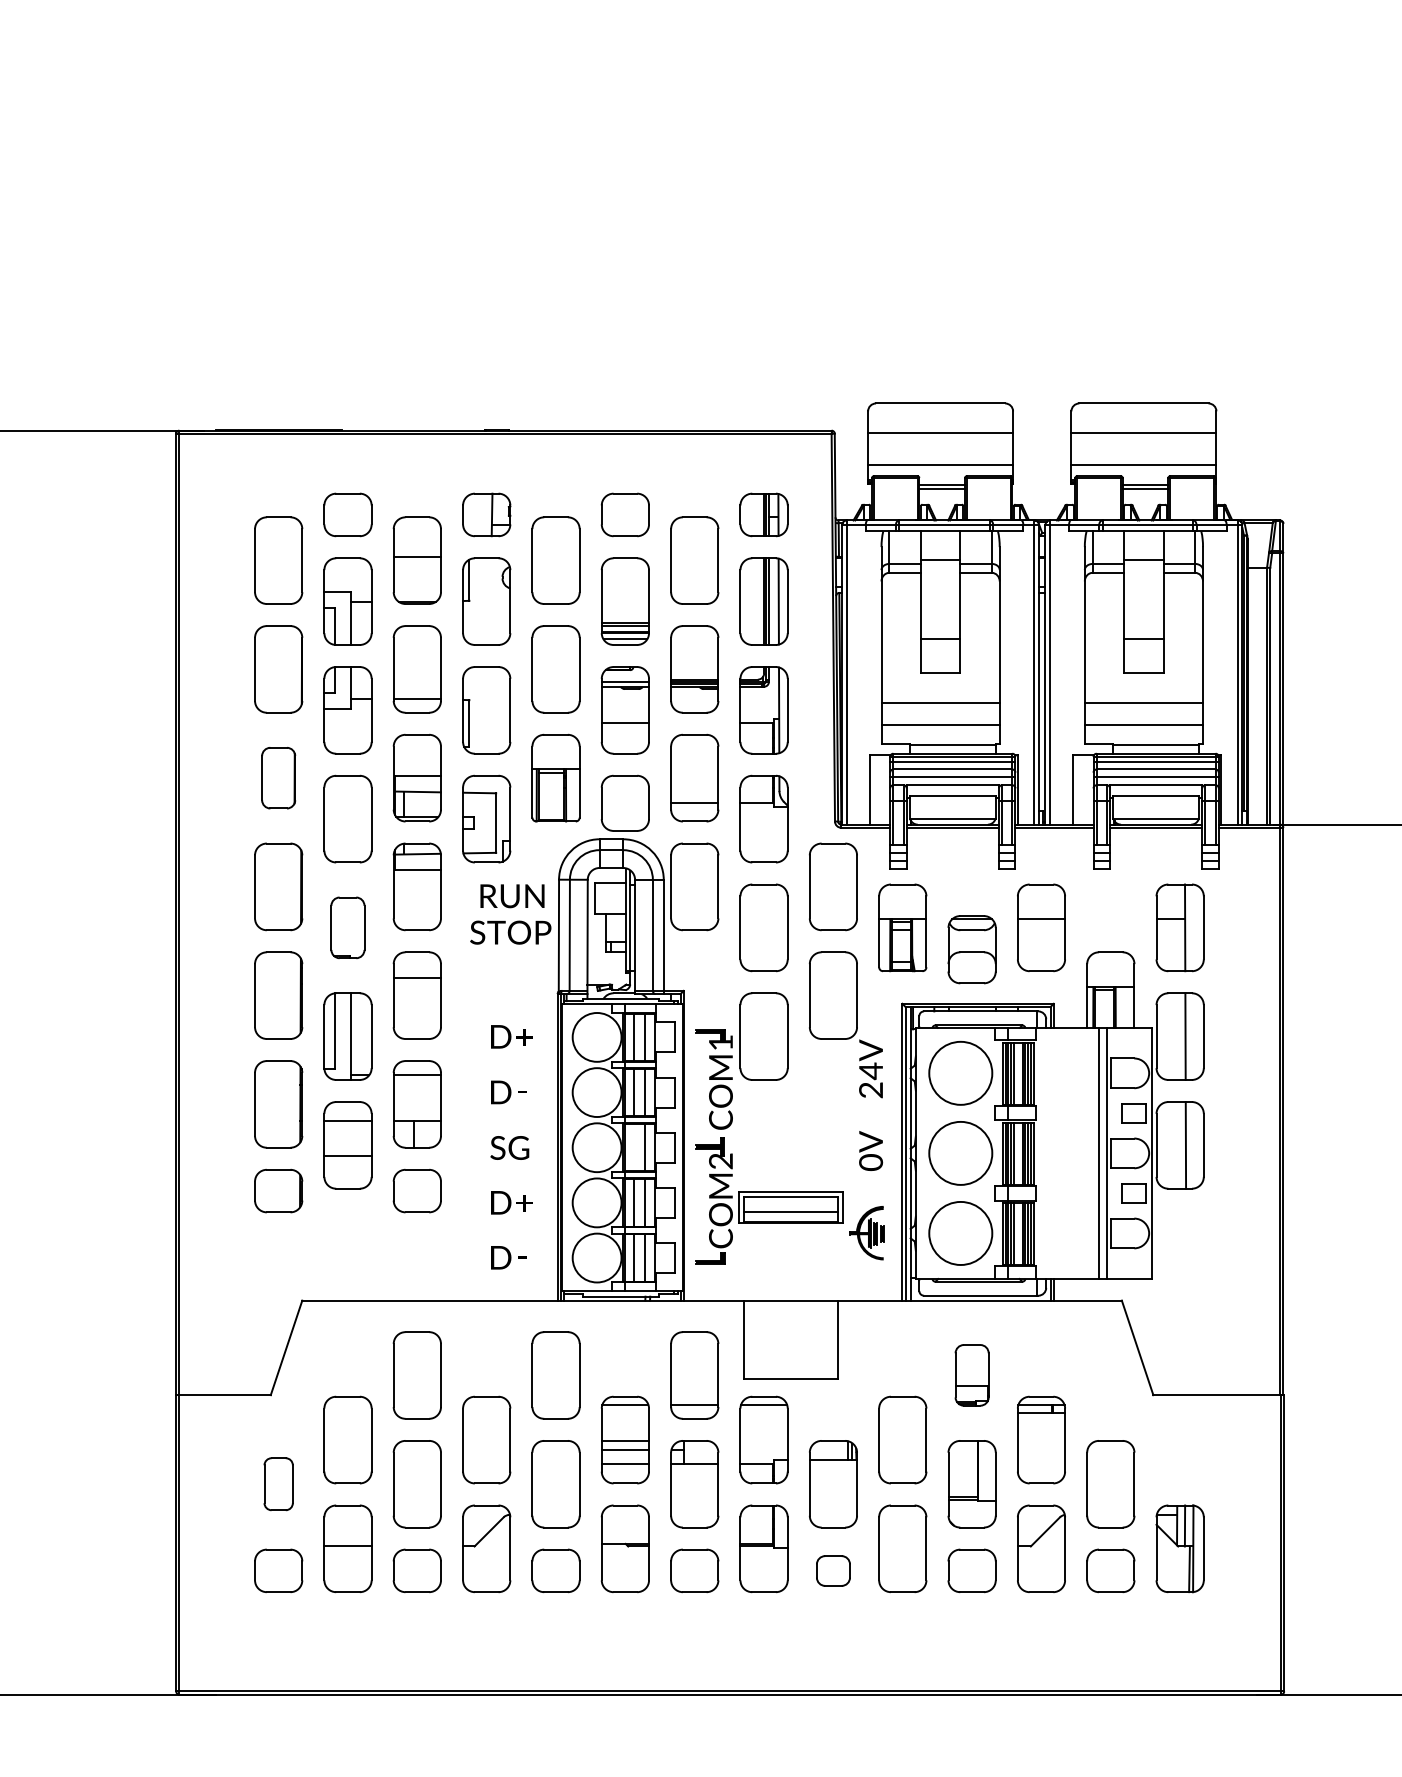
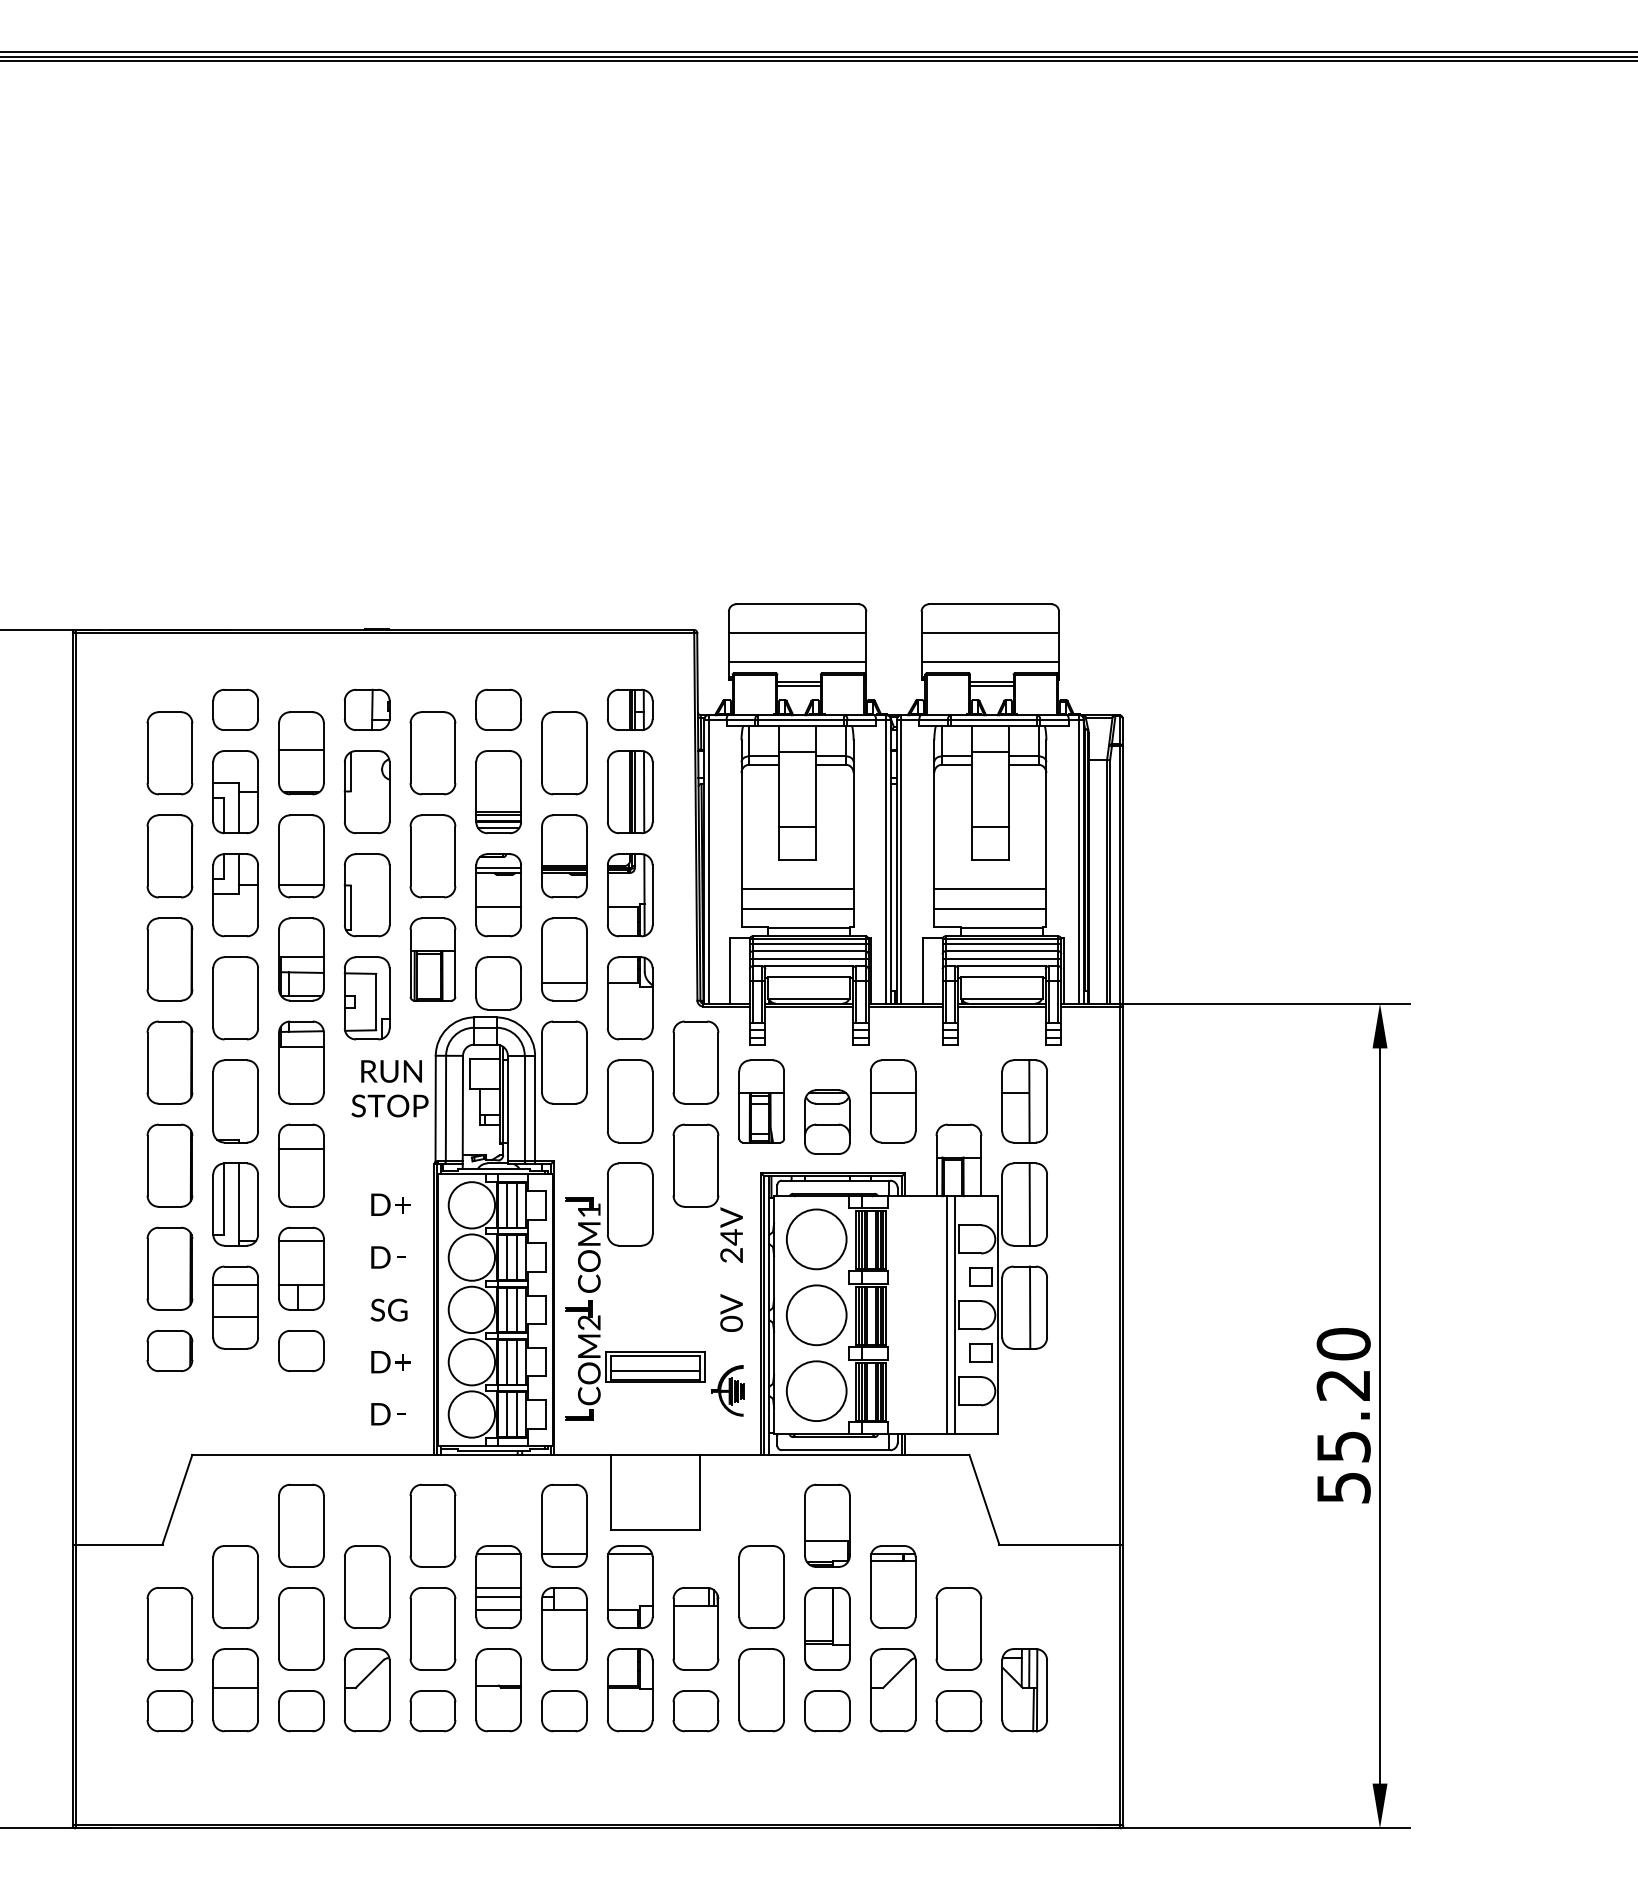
part: (278, 778) -> (169, 959), size x1.43
part: (347, 927) -> (235, 1101), size x1.43
line: (634, 1147) -> (507, 1309), added
part: (972, 1375) -> (827, 1525), size x1.43
part: (278, 1483) -> (169, 1628), size x1.67
part: (832, 1571) -> (695, 1711), size x1.43

